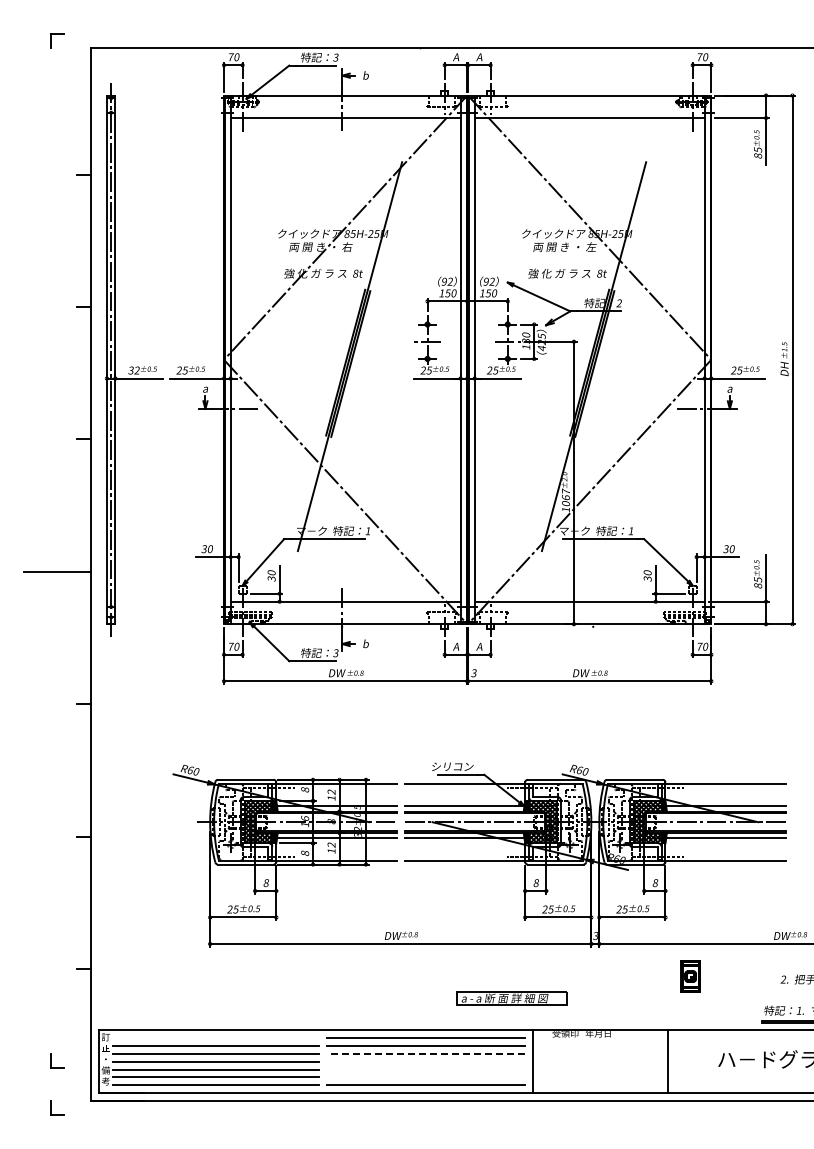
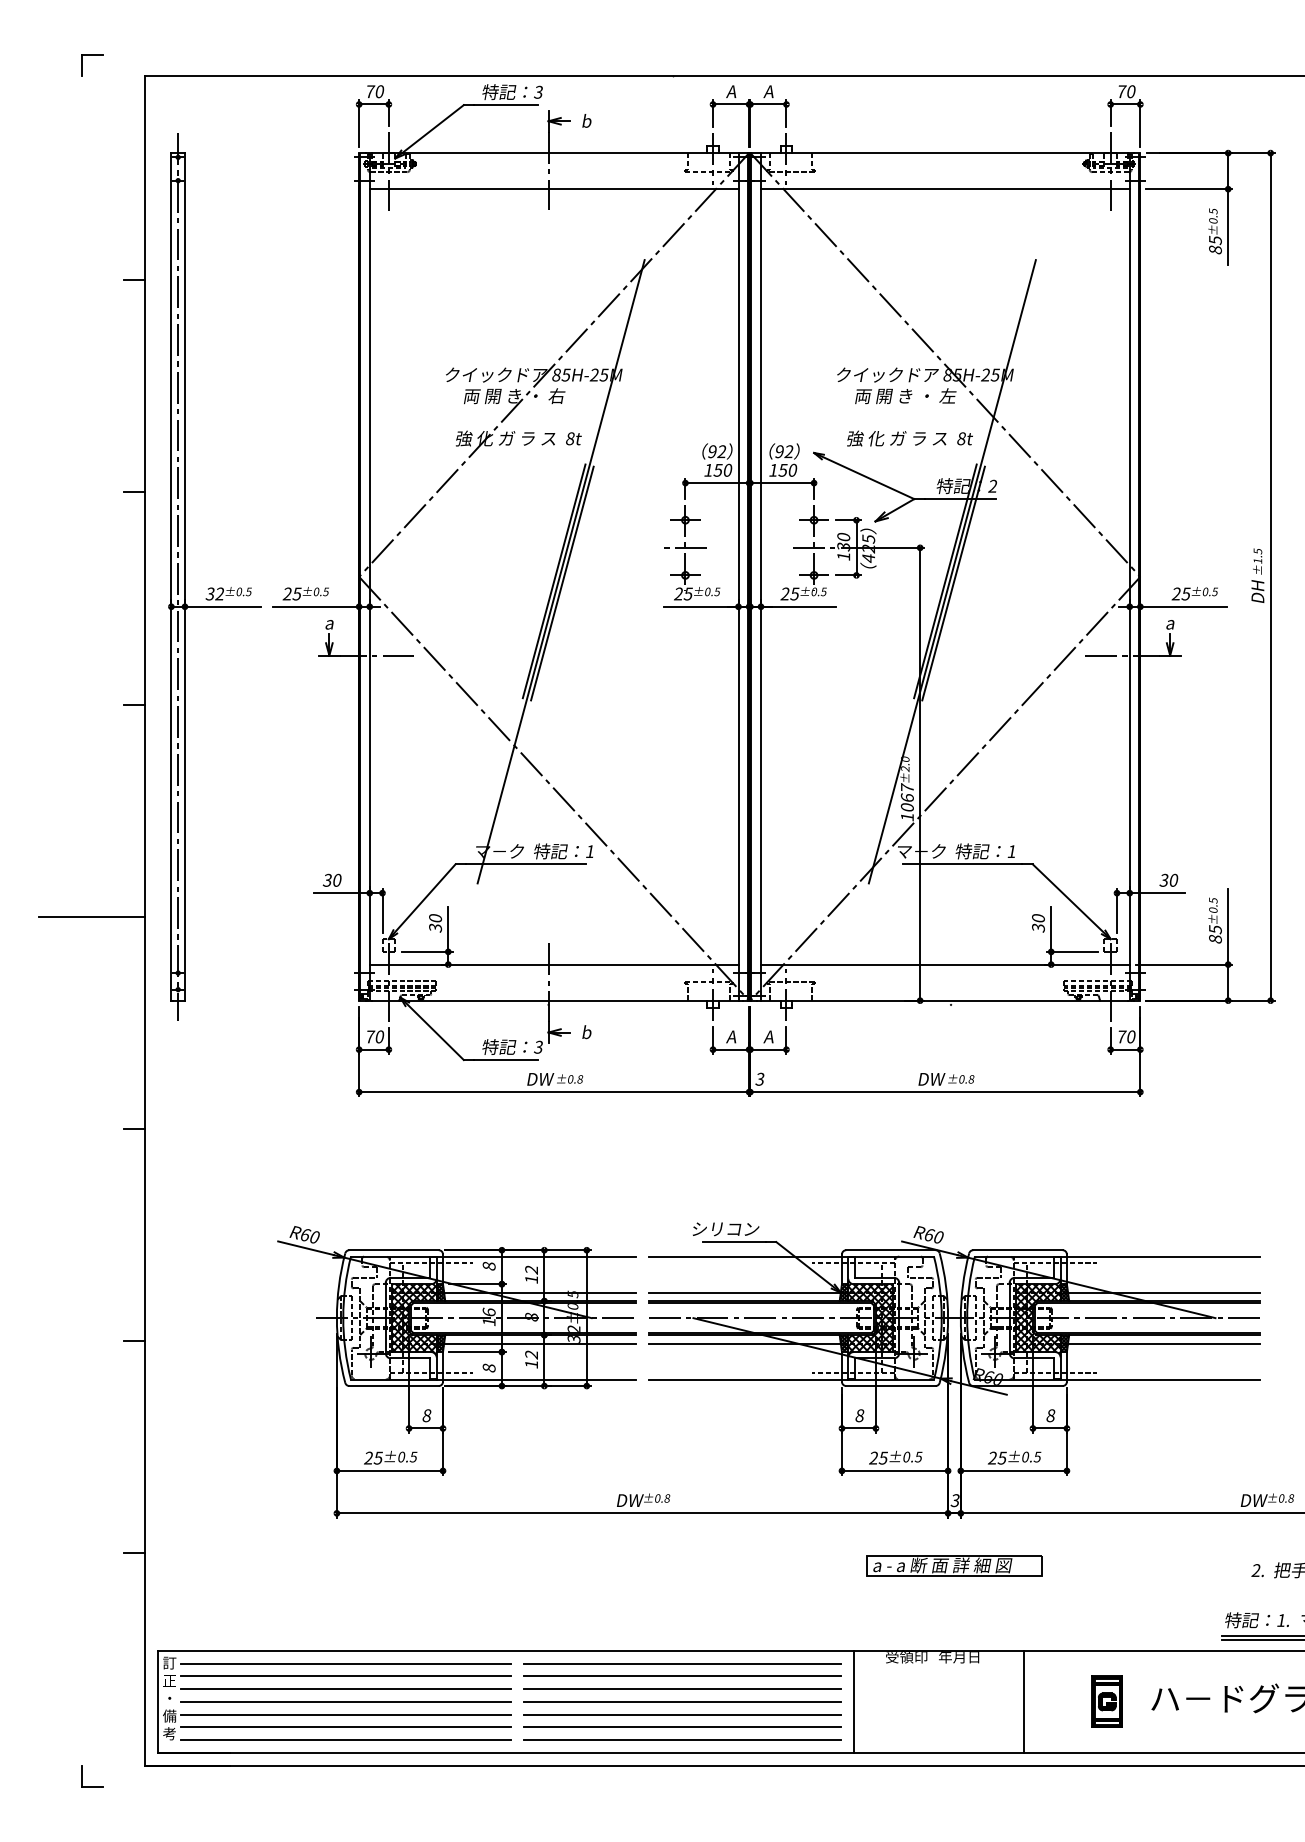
part: (690, 976) -> (1107, 1701), moved
part: (511, 998) -> (953, 1565), moved
line: (215, 1037) -> (345, 1663), added
line: (425, 1053) -> (682, 1688), dashed -> solid
part: (57, 1060) -> (92, 1700), removed
line: (425, 1061) -> (682, 1701), added
line: (667, 1061) -> (1023, 1701), moved
line: (425, 1069) -> (682, 1714), added
line: (425, 1077) -> (682, 1727), added

